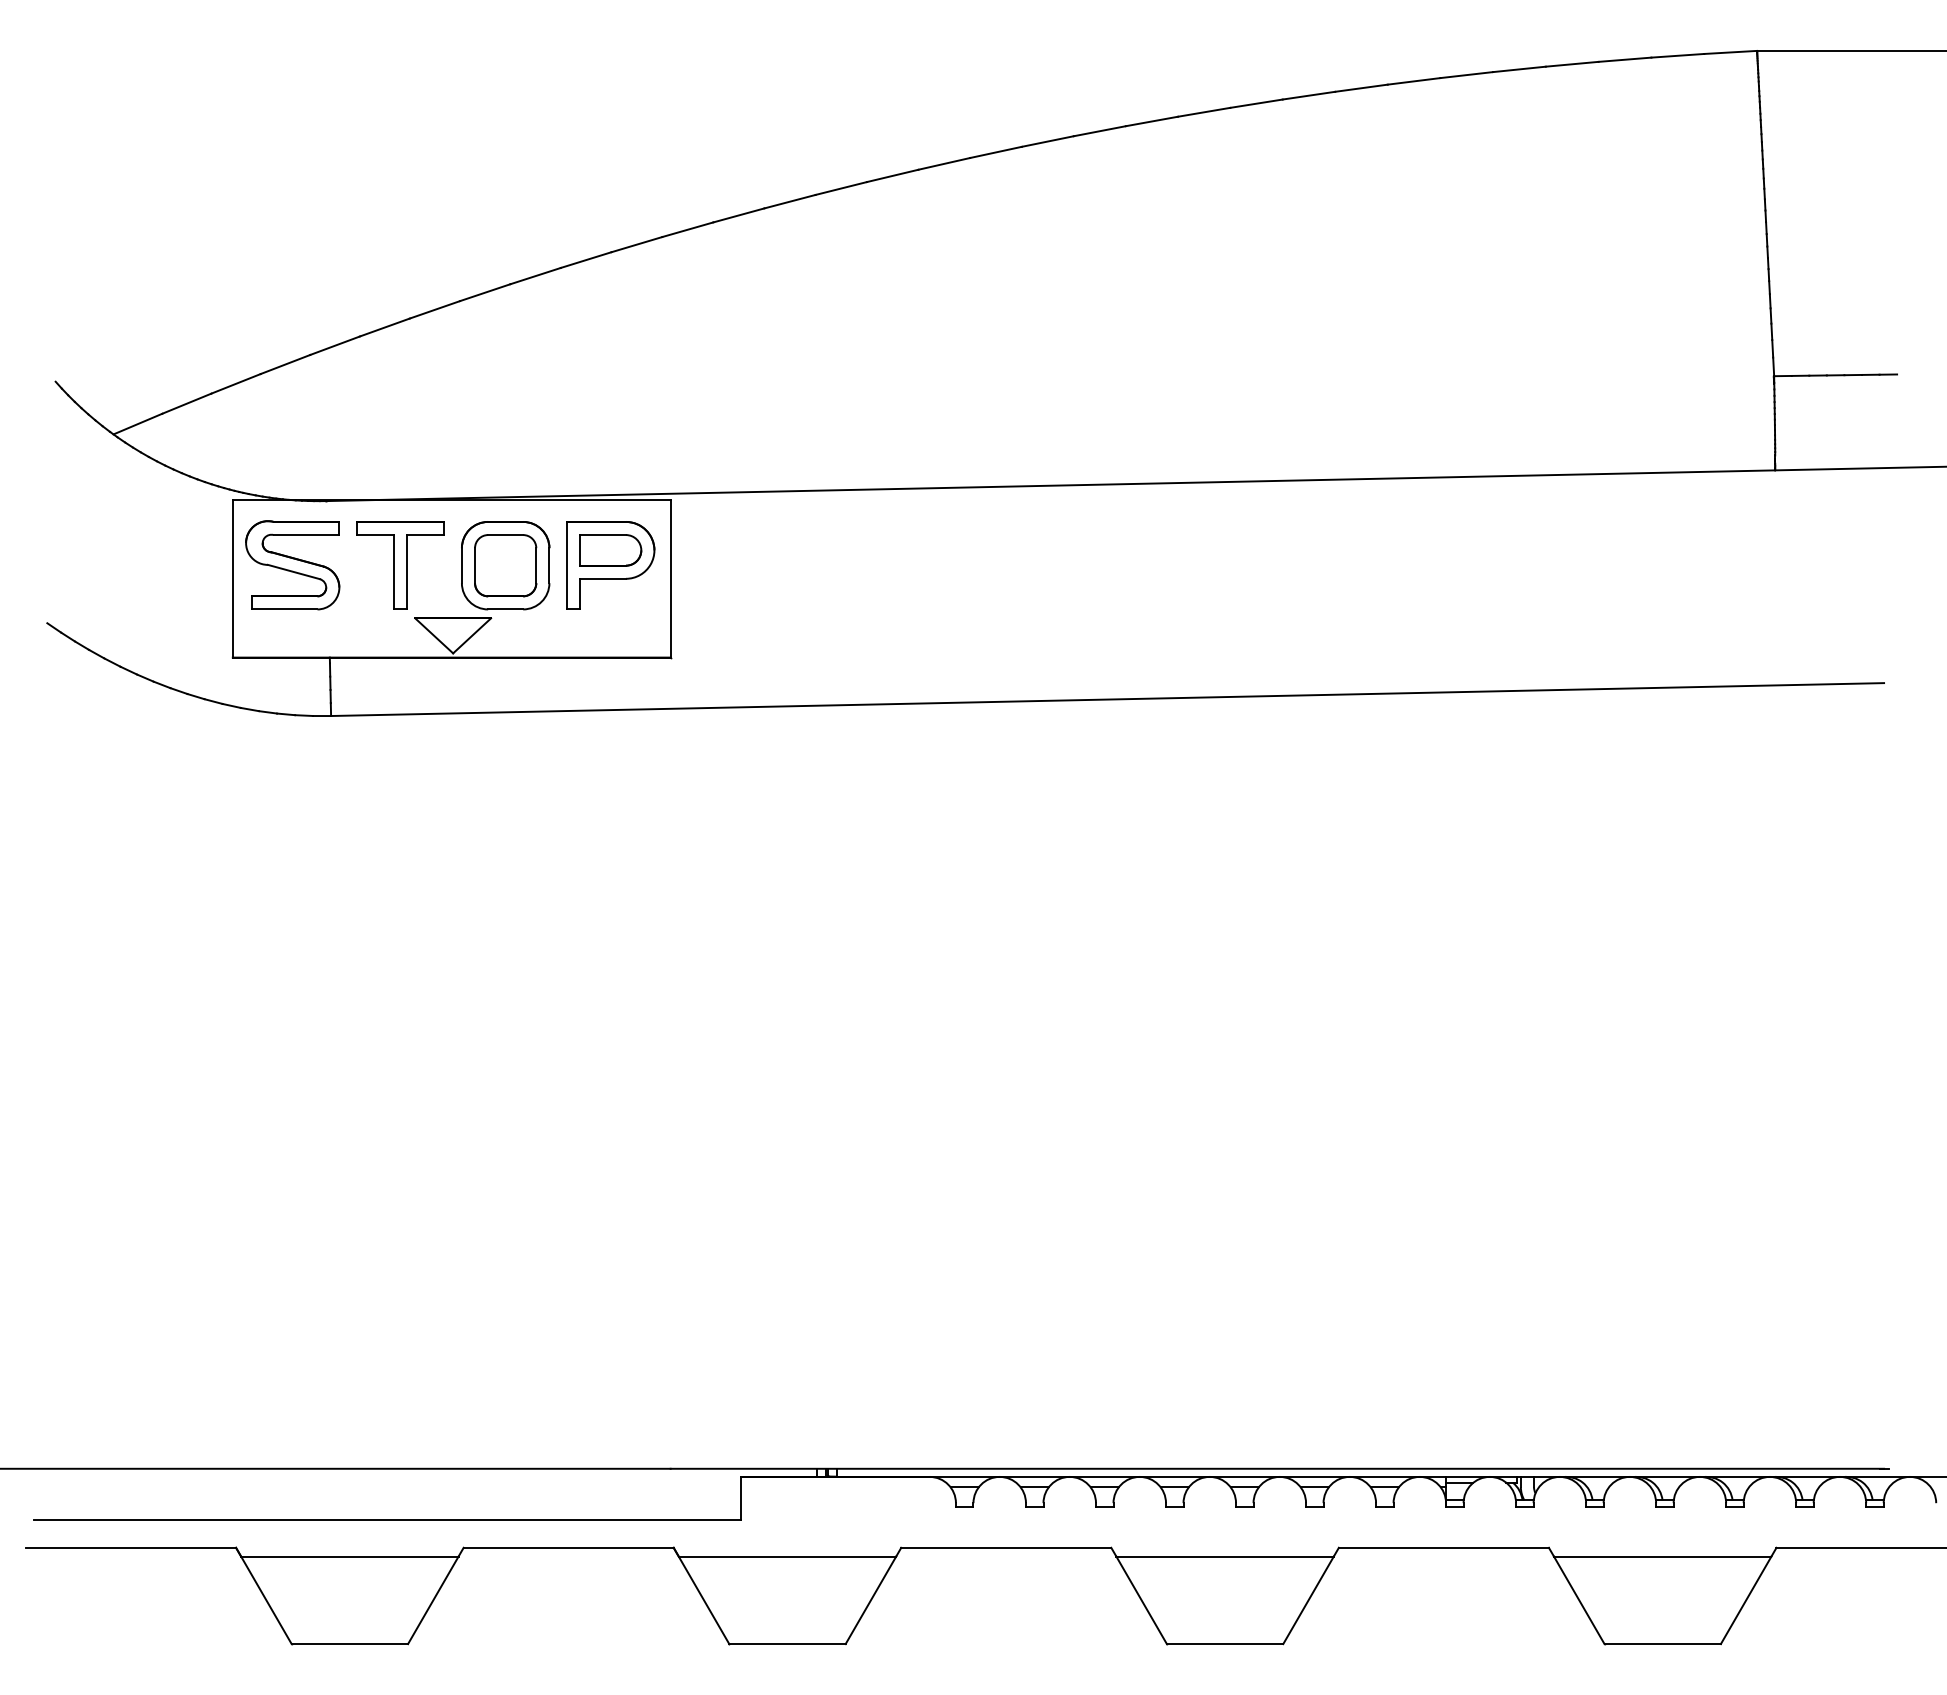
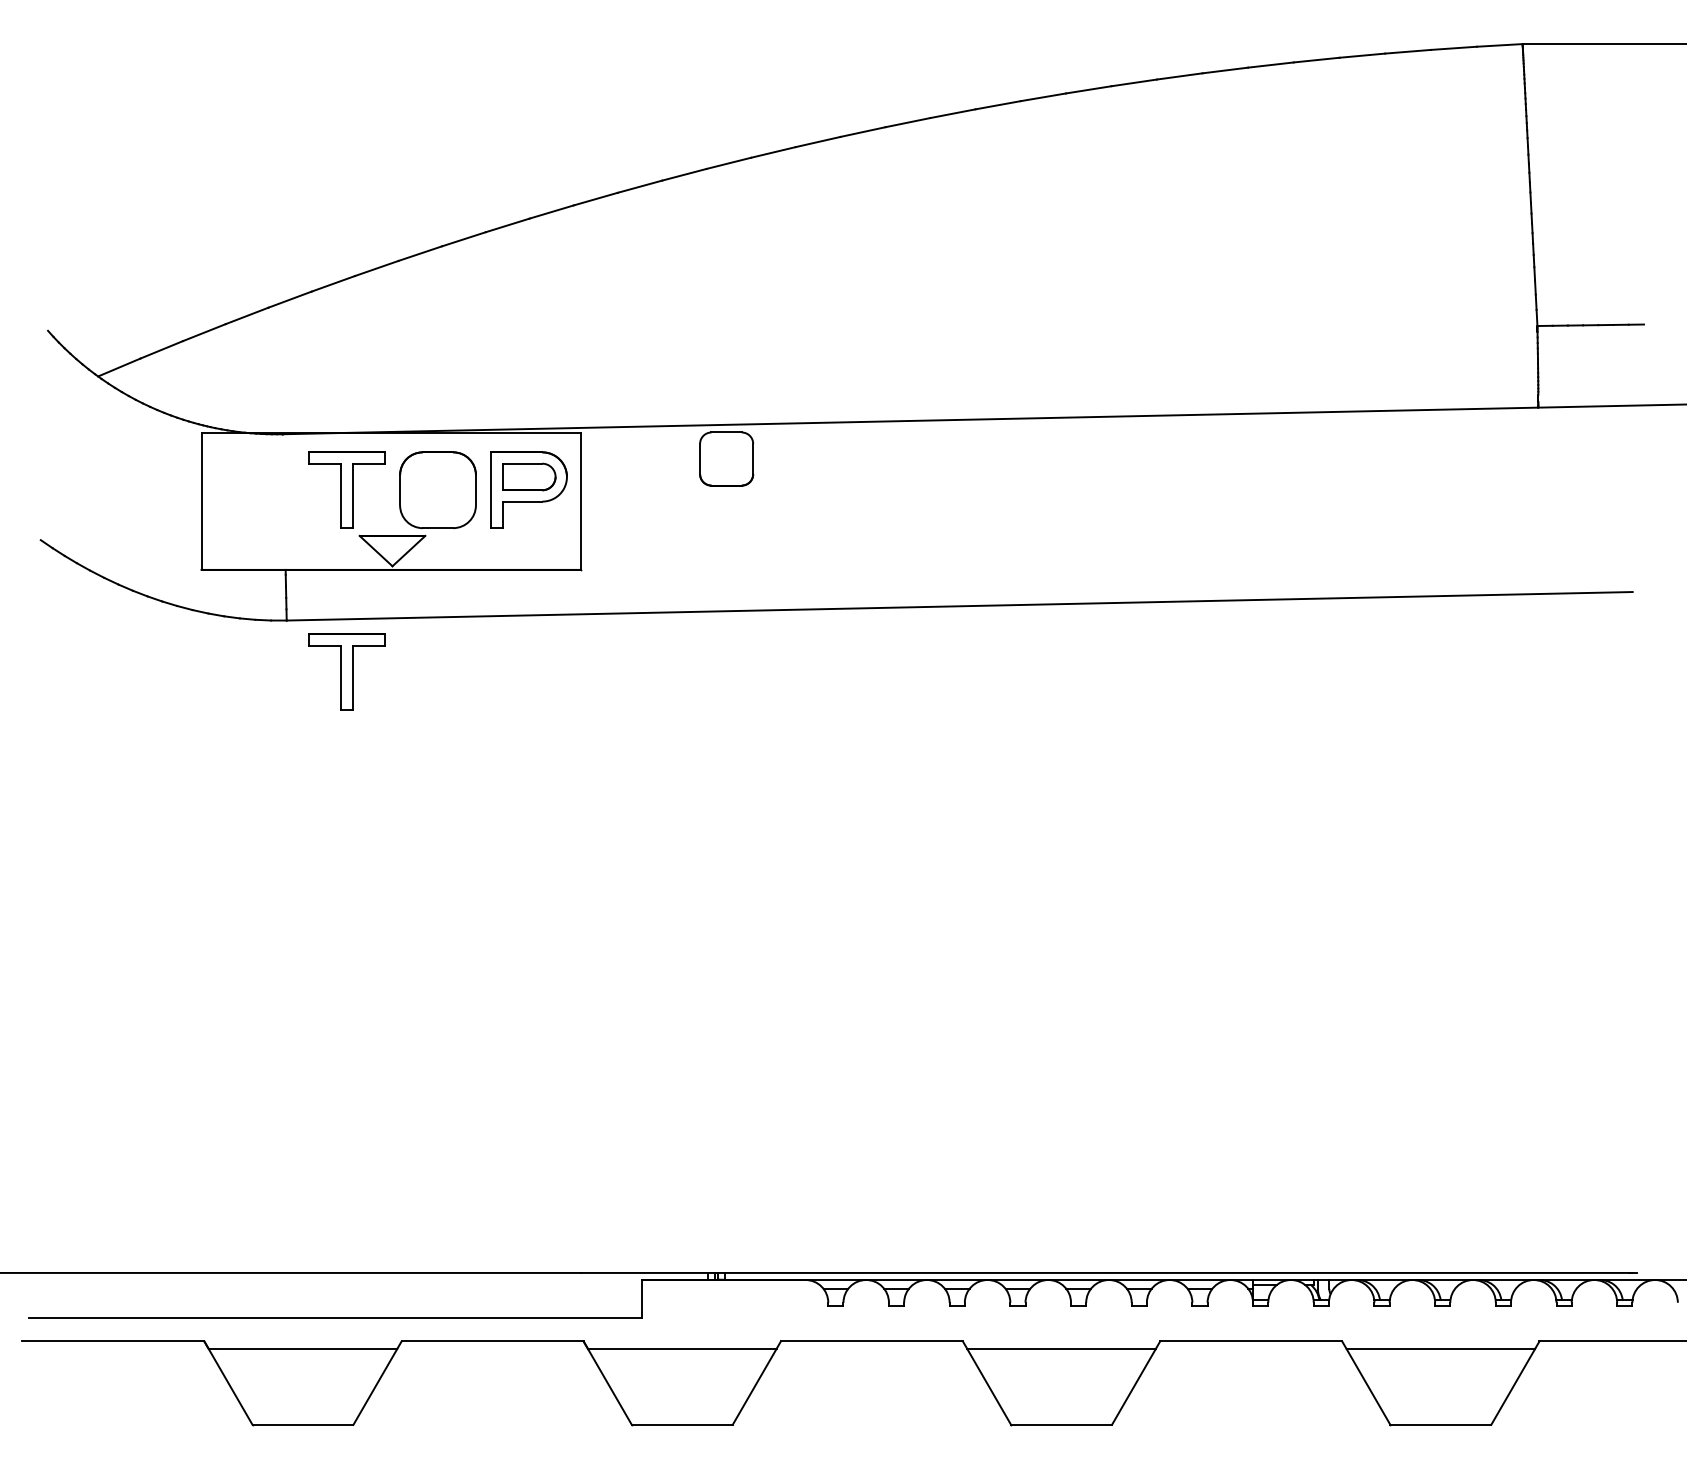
part: (292, 565) -> (253, 490), removed
part: (505, 565) -> (726, 458), moved
part: (400, 775) -> (346, 672), added

